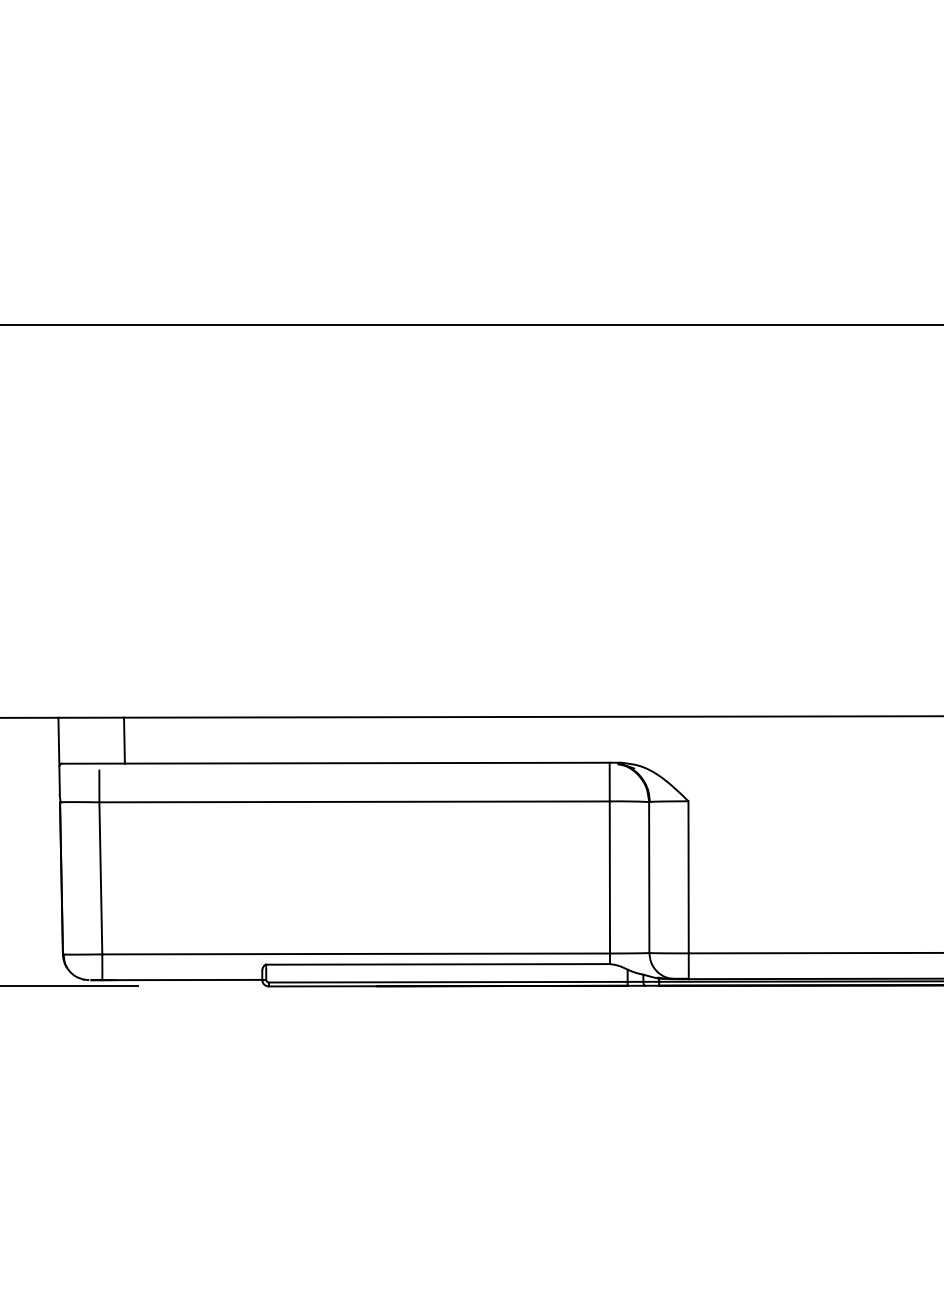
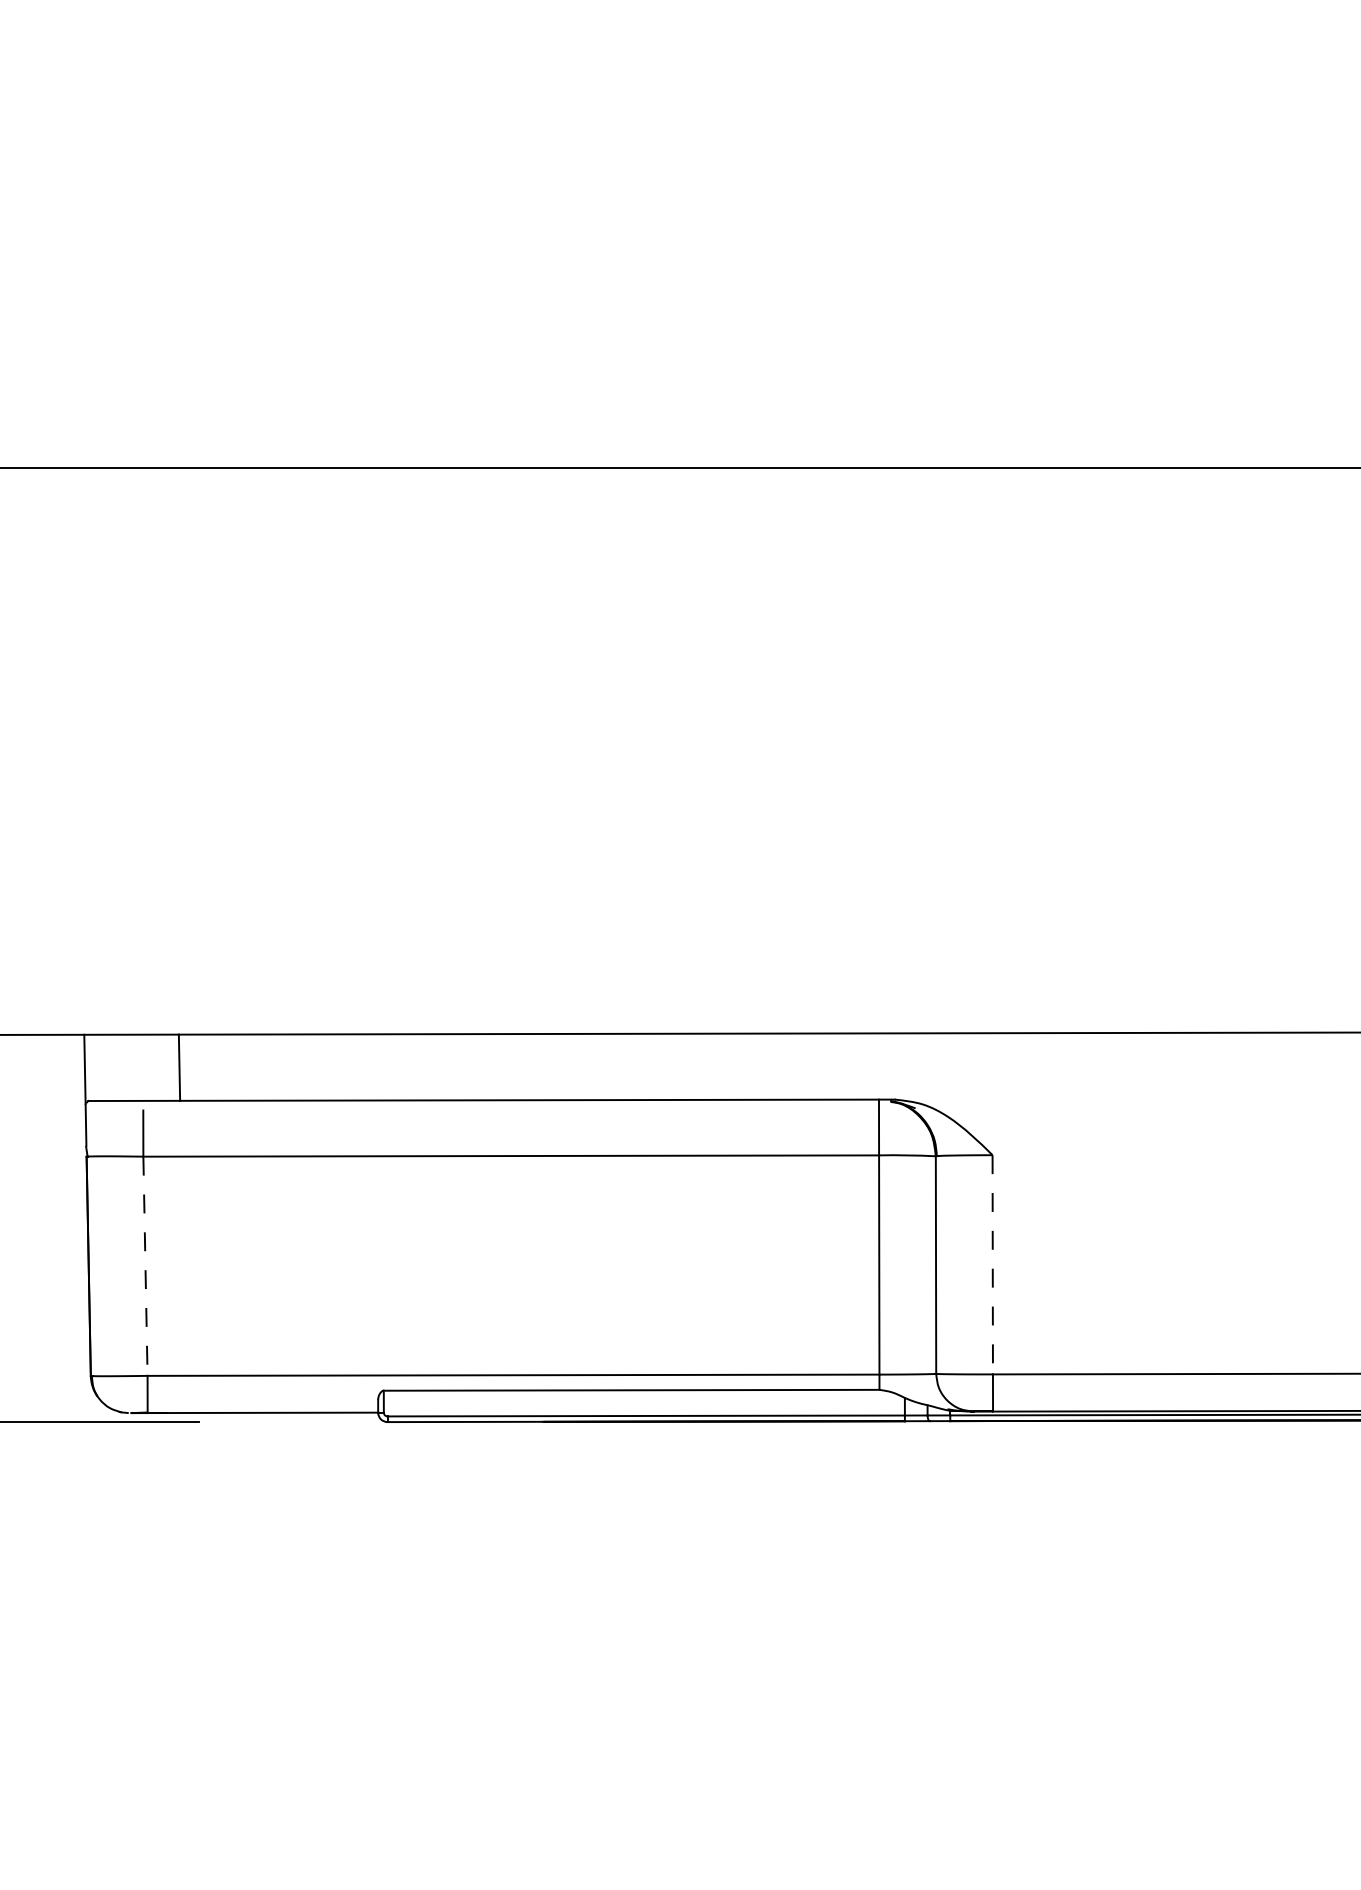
line: (688, 877) -> (992, 1265), solid -> dashed
line: (100, 878) -> (144, 1266), solid -> dashed

